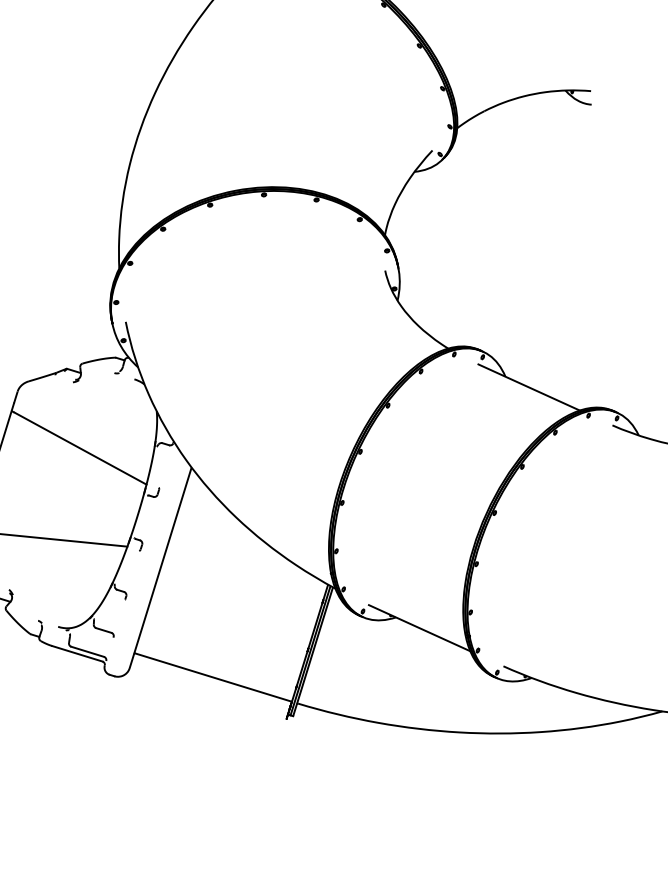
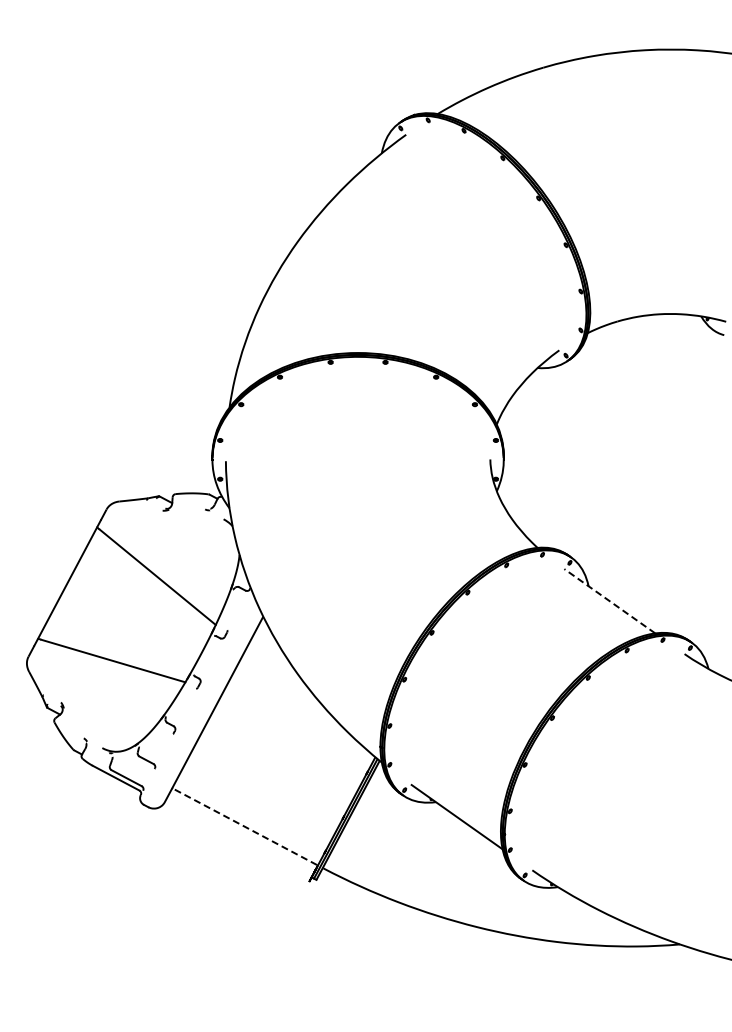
line: (528, 387) -> (609, 601), solid -> dashed
line: (212, 677) -> (244, 826), solid -> dashed

